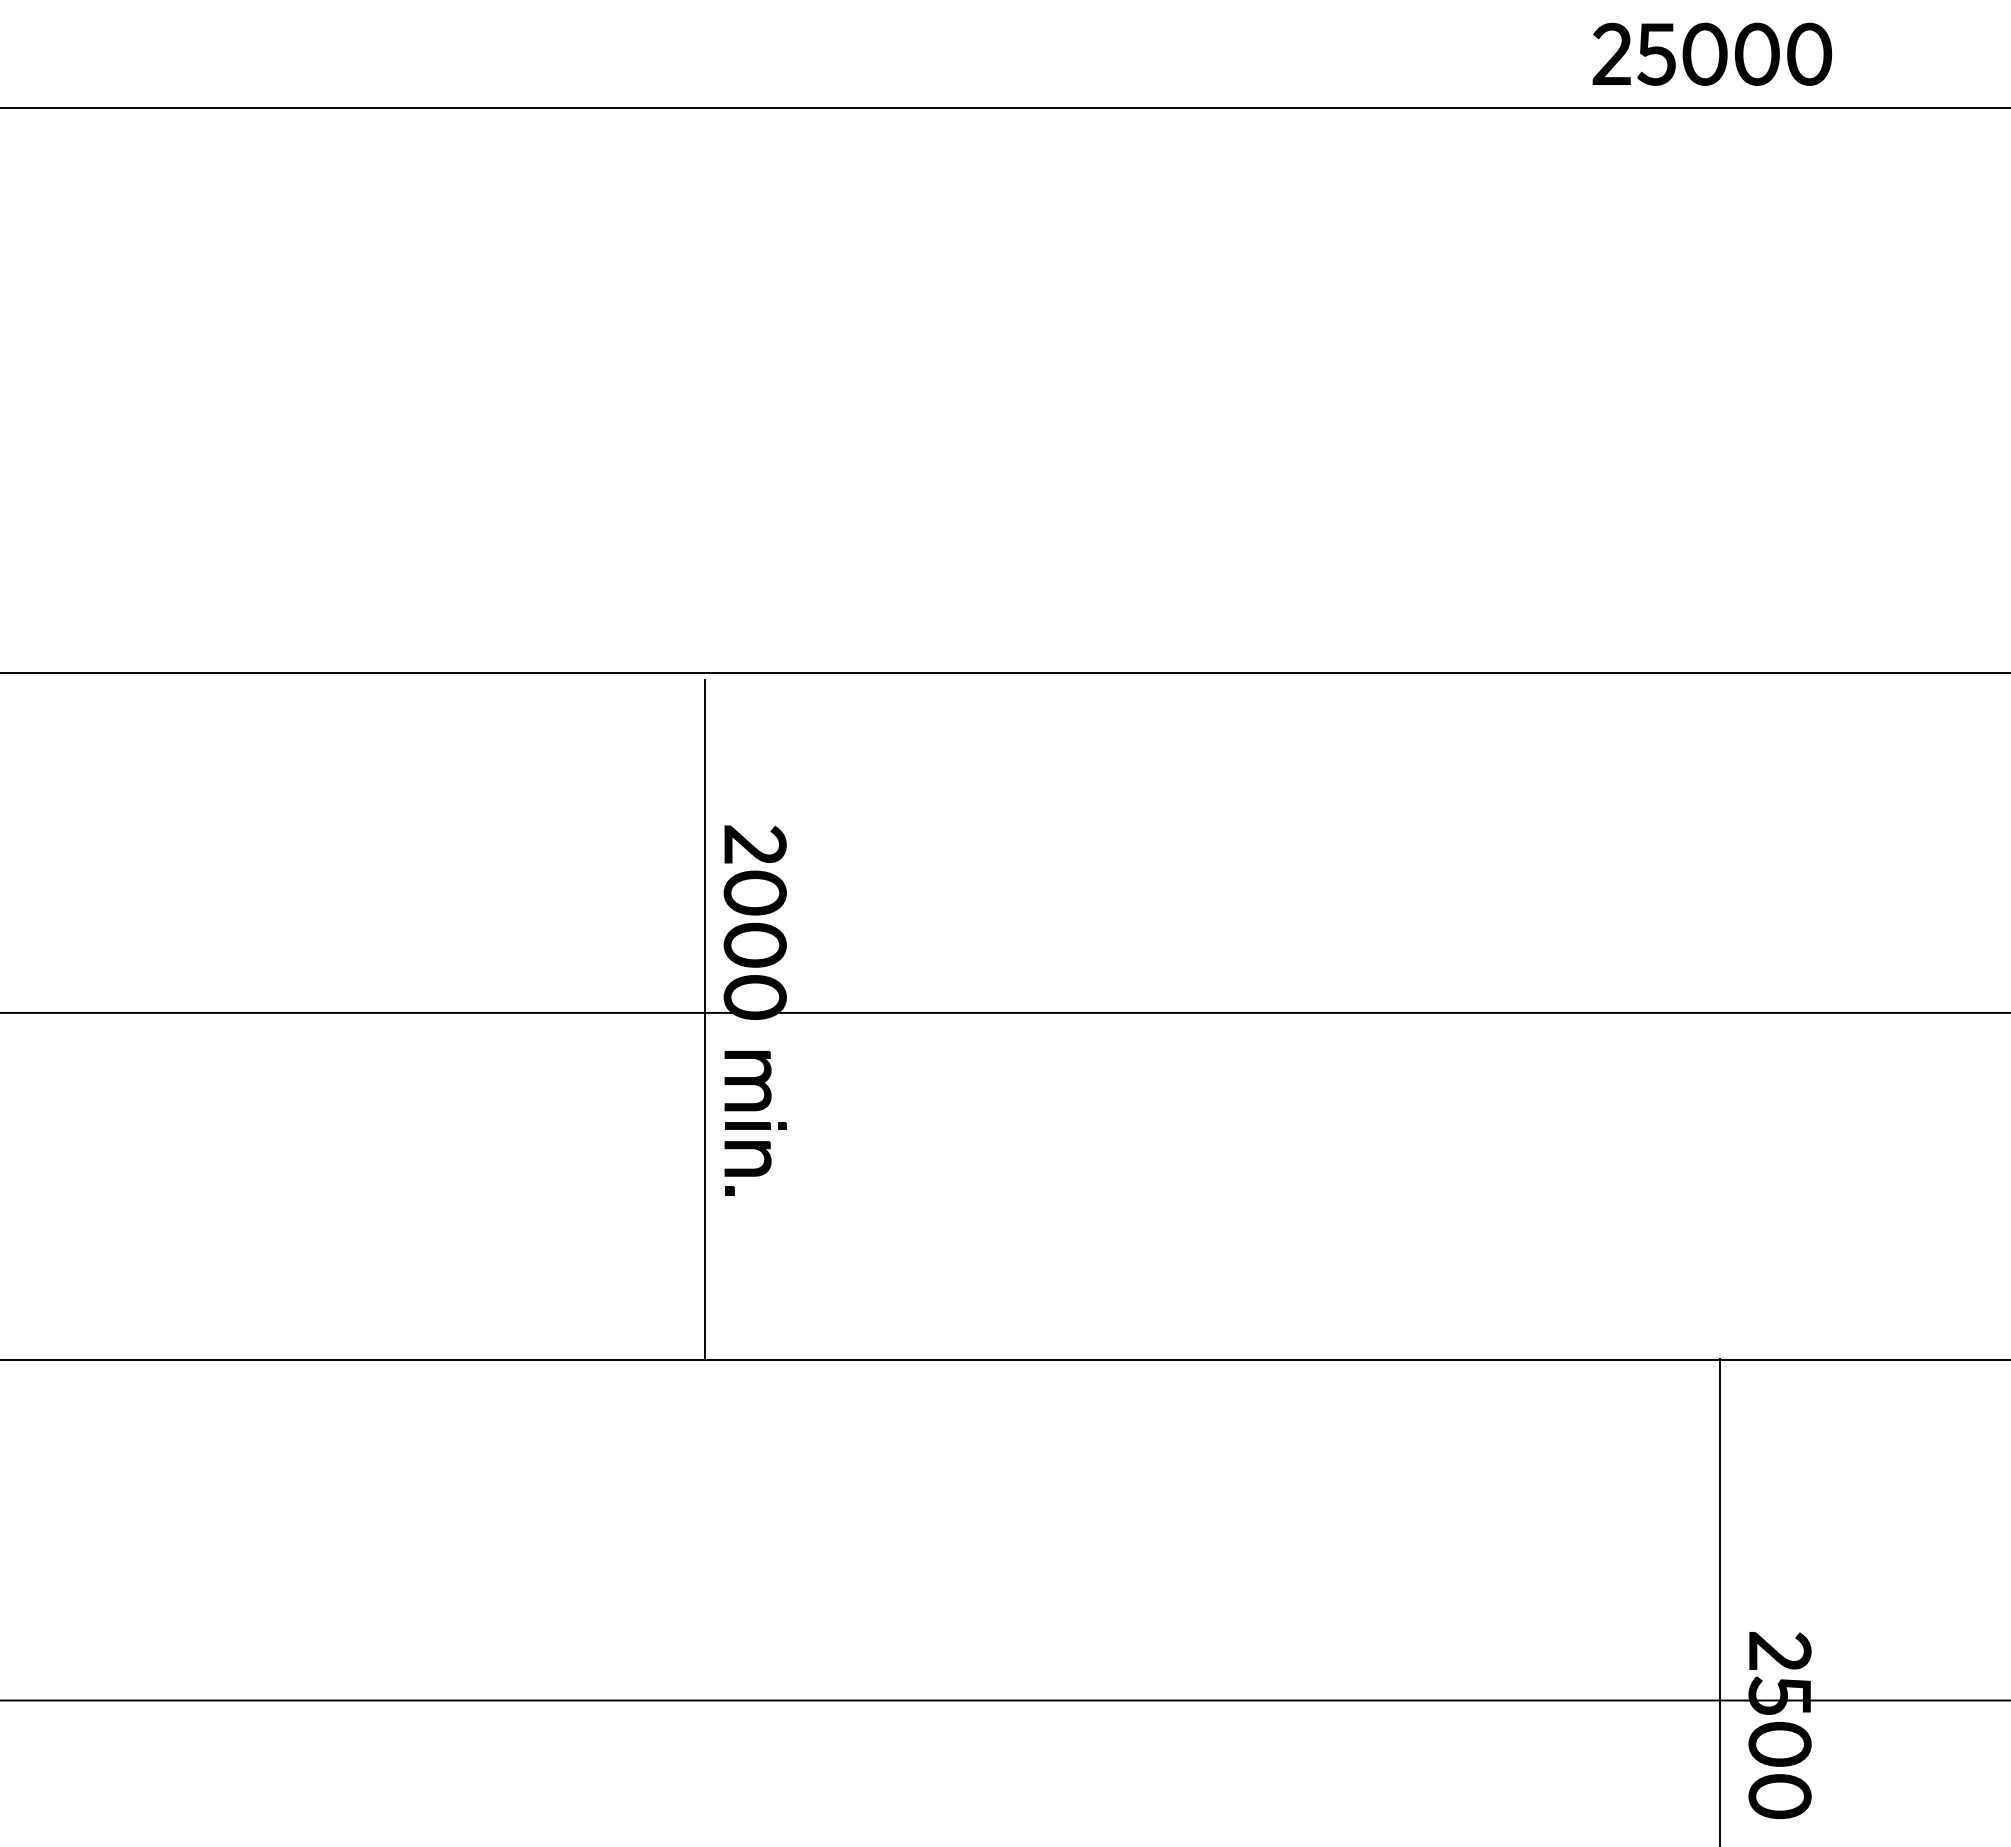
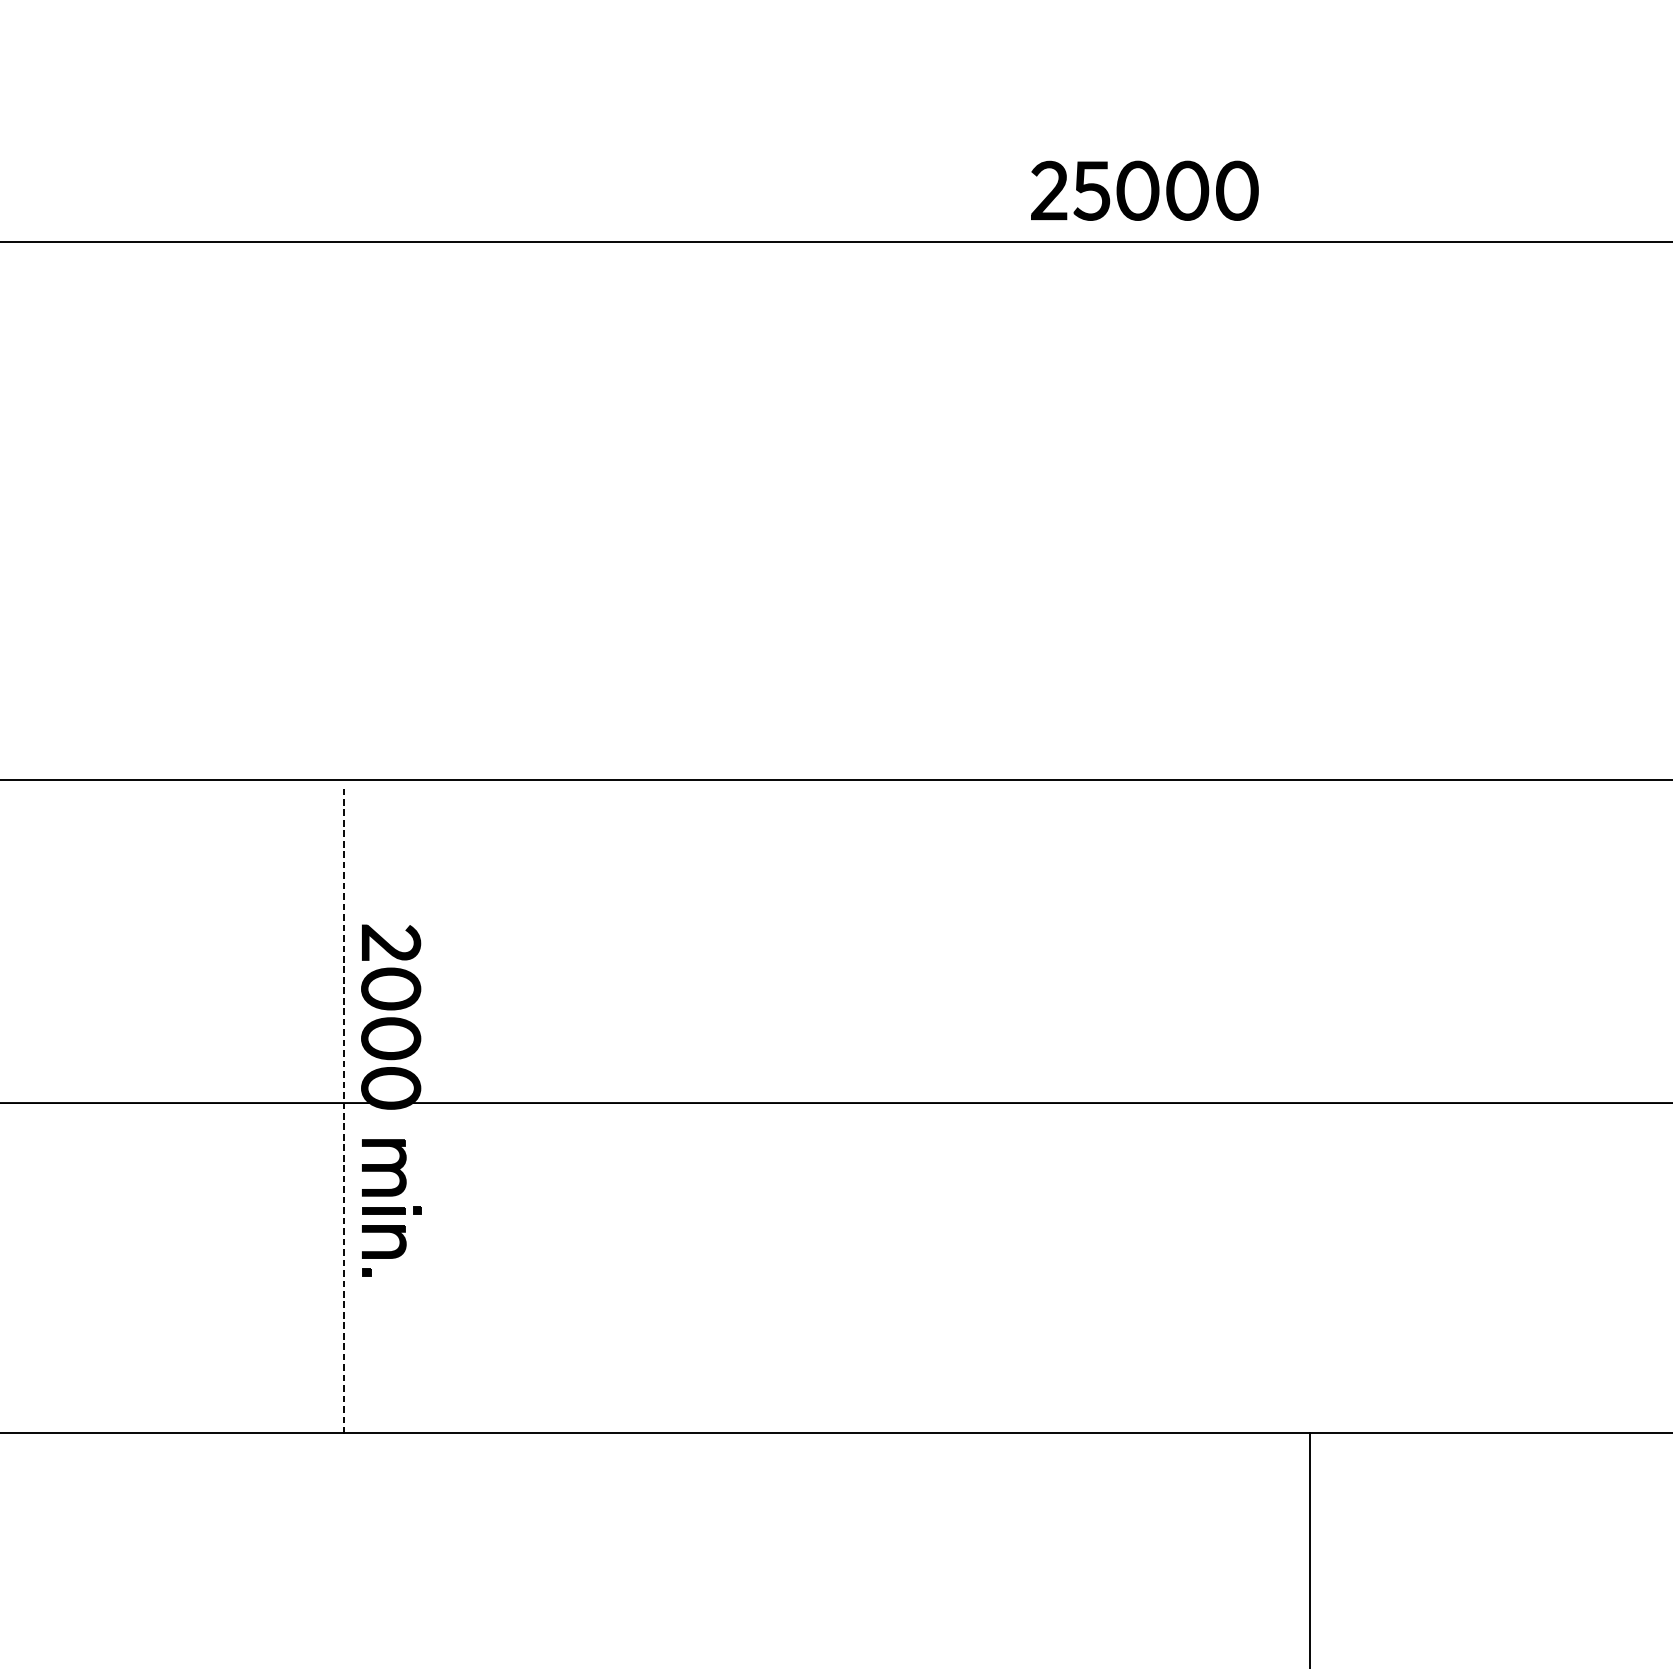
part: (1712, 53) -> (1144, 190), moved
line: (705, 1019) -> (343, 1109), solid -> dashed

